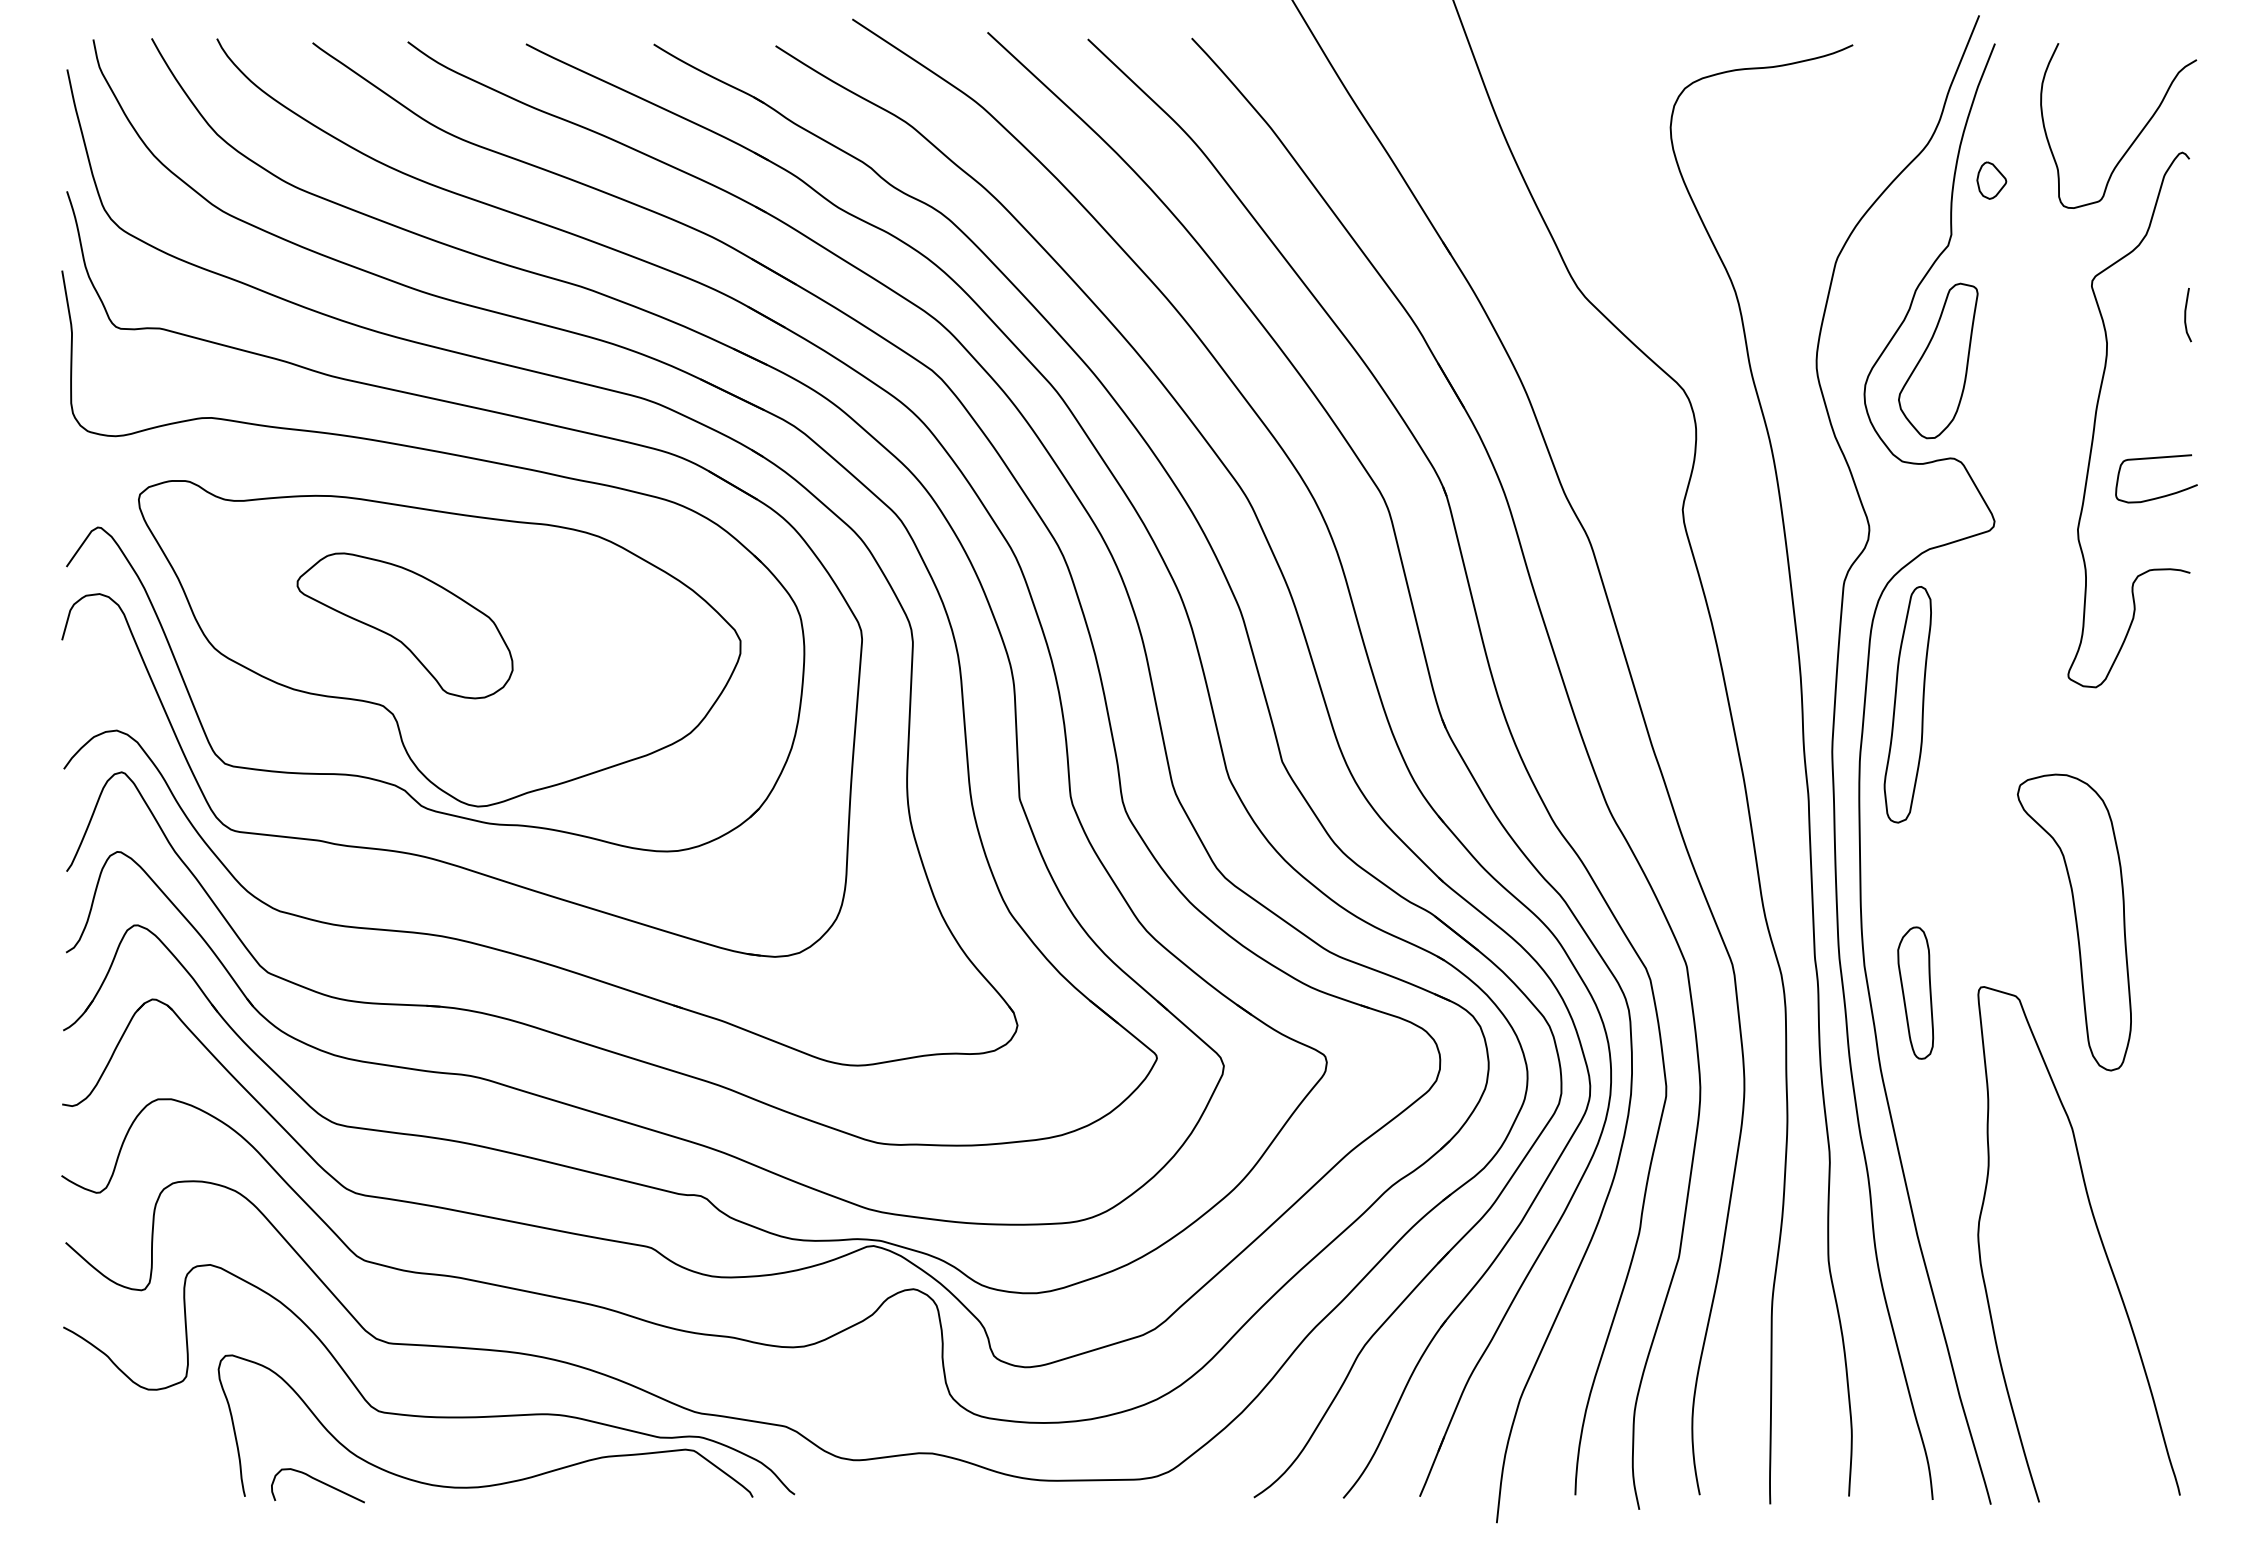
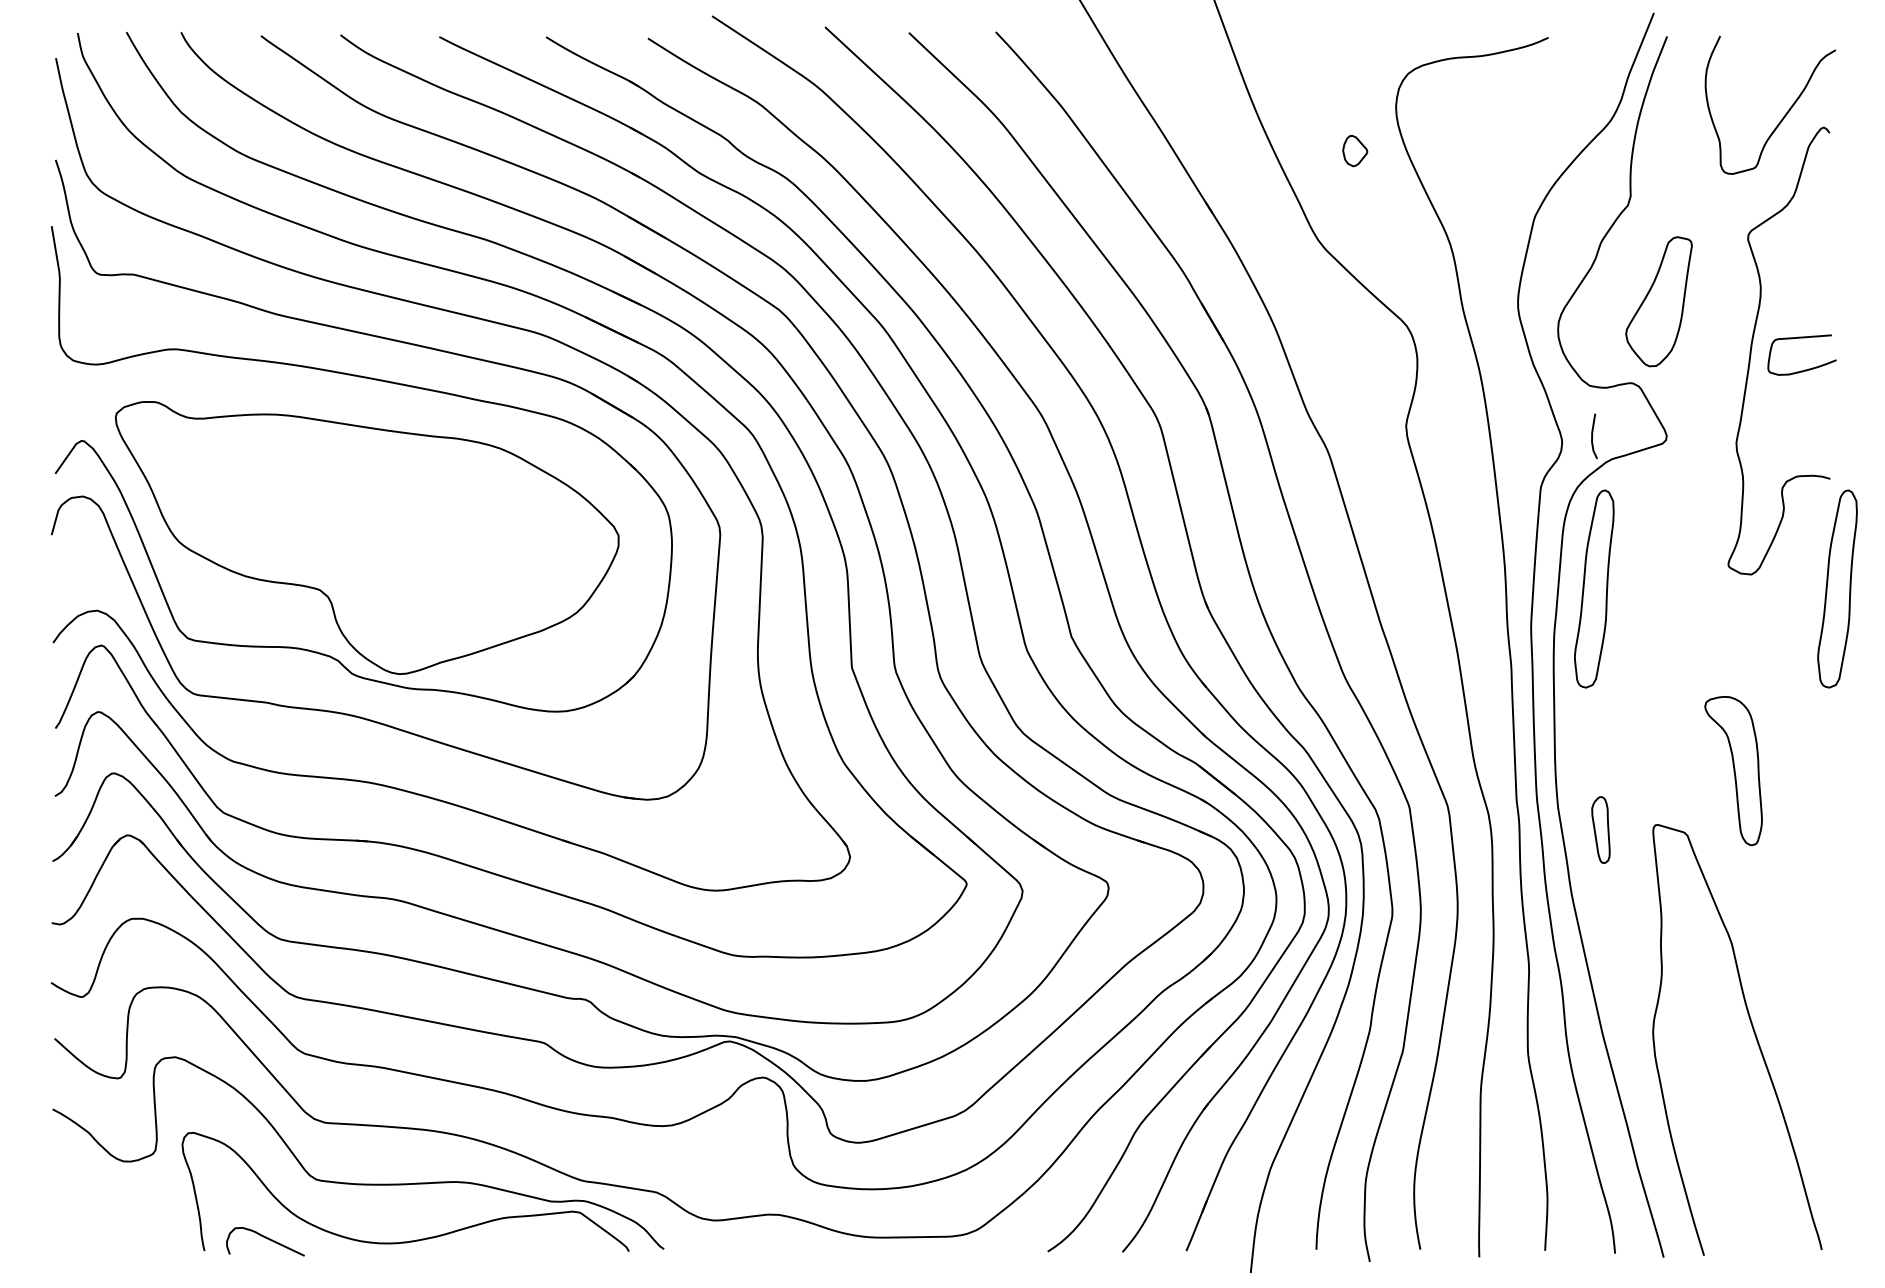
part: (1991, 180) -> (1354, 150), moved
curve: (2186, 315) -> (1593, 436), moved
part: (1938, 360) -> (1659, 301), moved
curve: (2162, 495) -> (1807, 369), moved
part: (404, 625) -> (337, 522), removed
part: (2198, 704) -> (1837, 588), added
part: (2074, 922) -> (1733, 771), size x0.6
part: (1915, 992) -> (1600, 829), size x0.6

